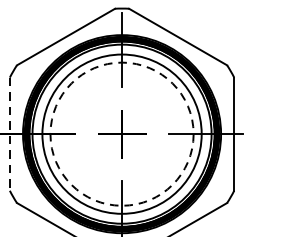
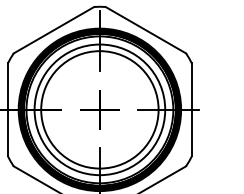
circle: (121, 133) -> (99, 109), dashed -> solid
line: (9, 134) -> (7, 110), dashed -> solid

